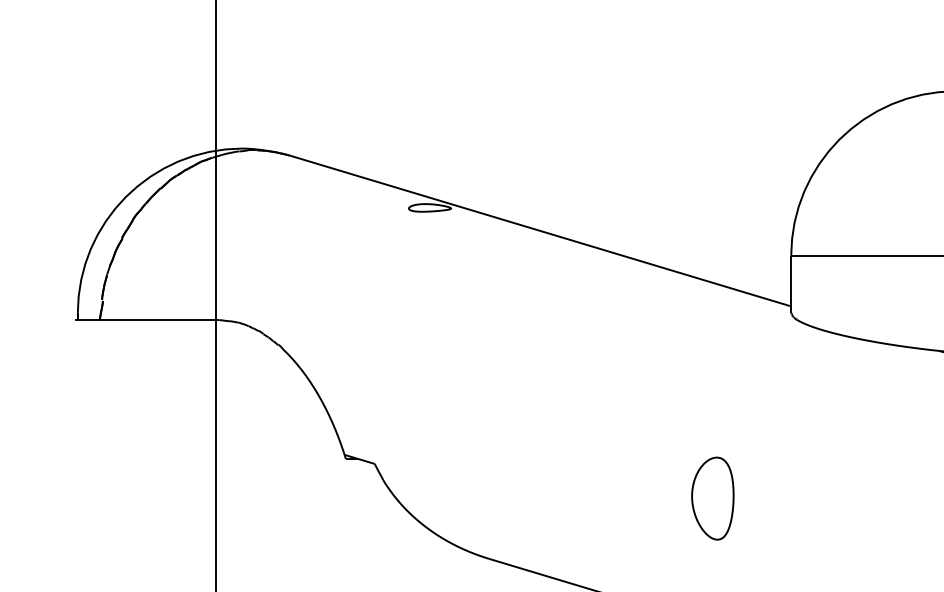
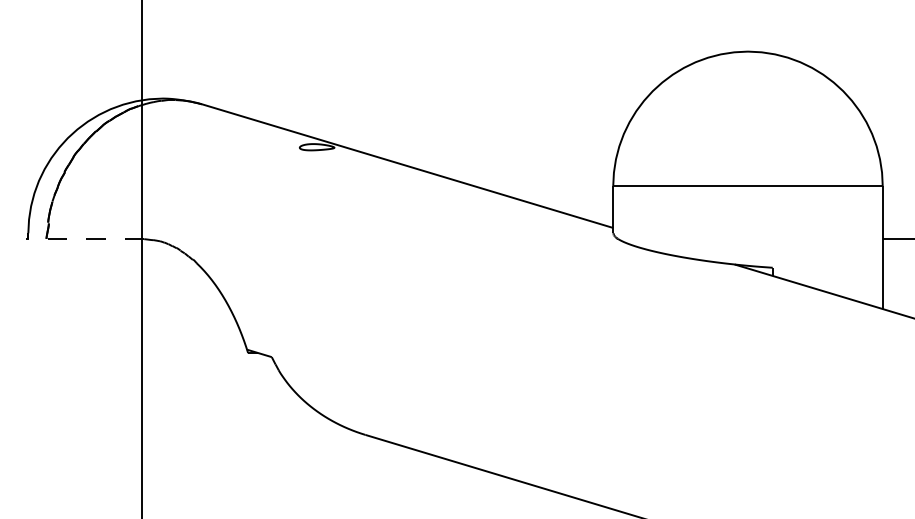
line: (147, 320) -> (85, 239), solid -> dashed
part: (712, 498) -> (548, 385), removed

